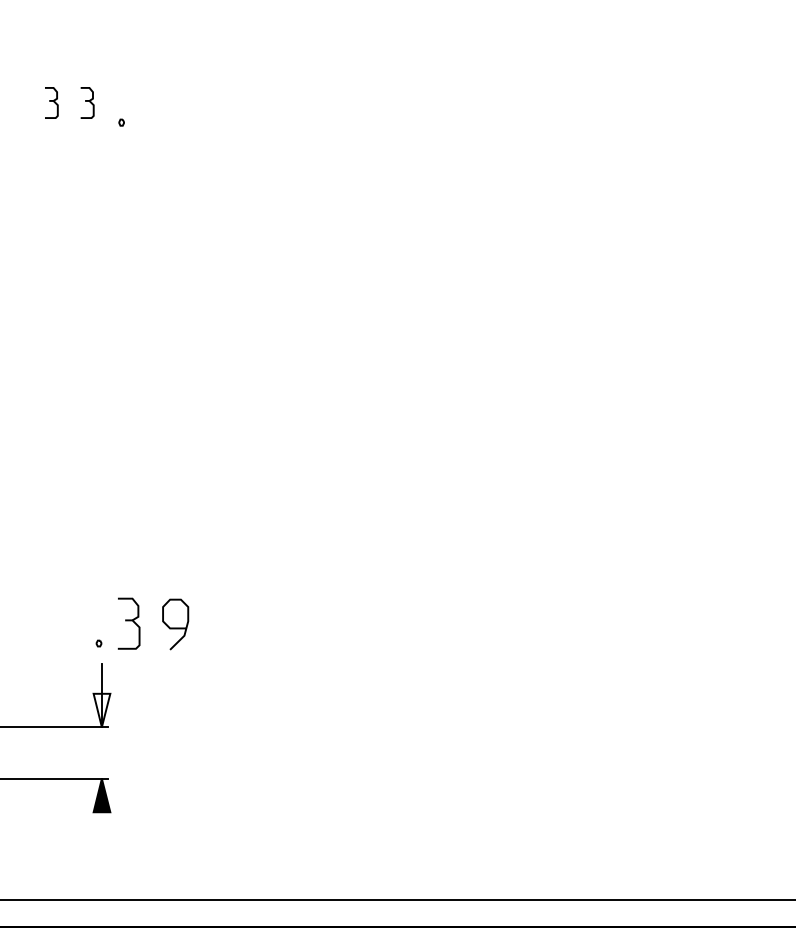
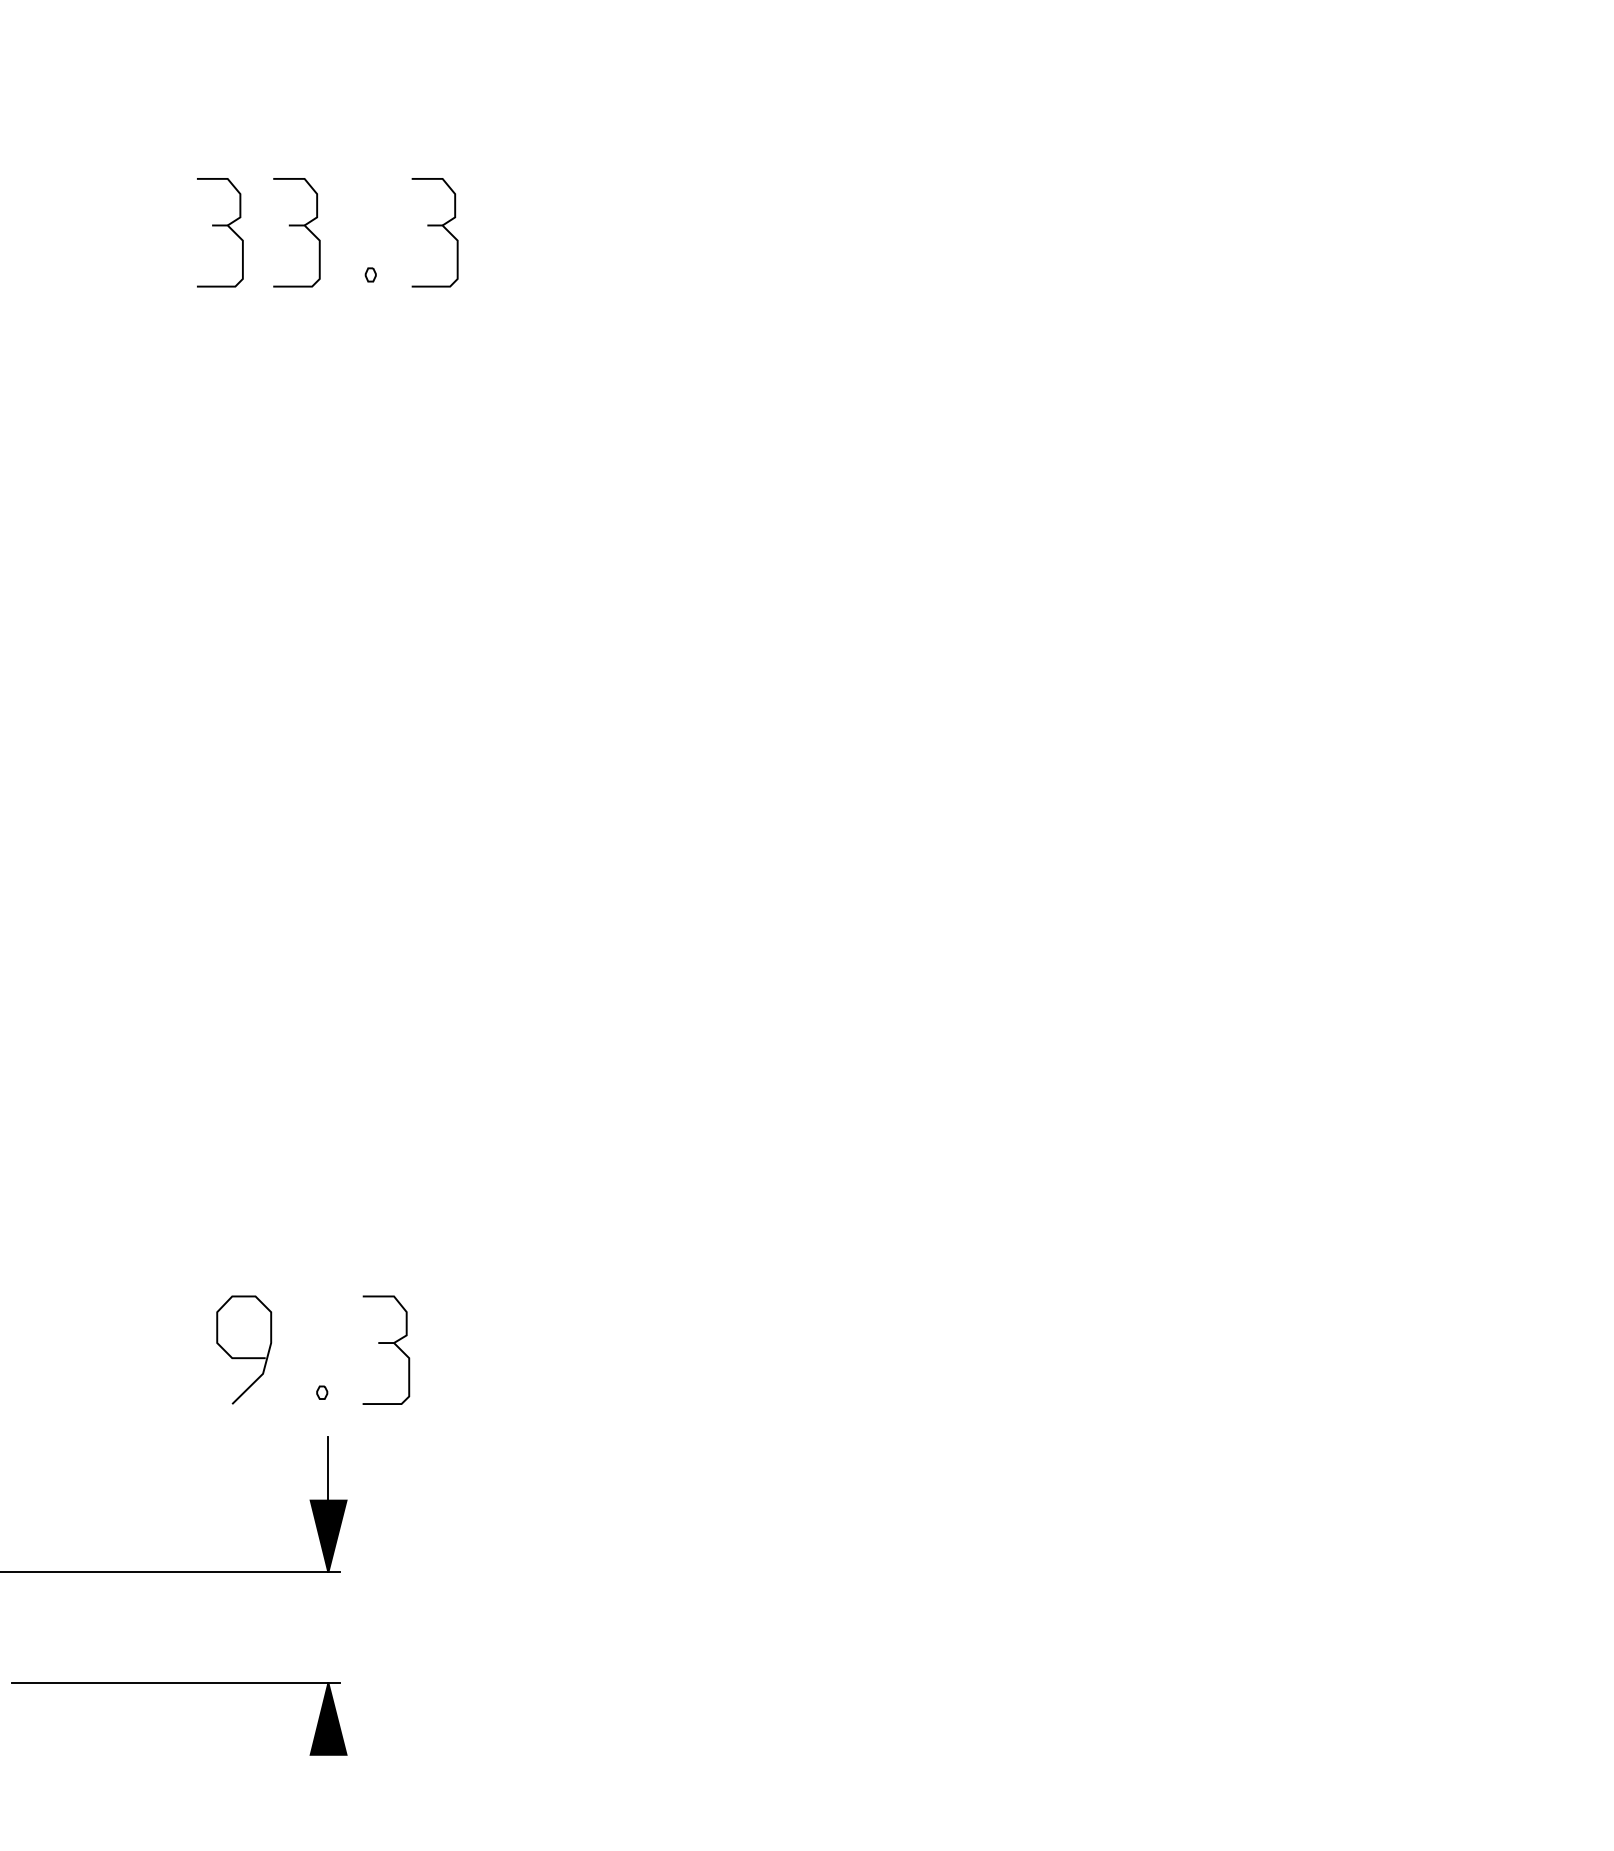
part: (51, 102) -> (220, 231), size x1.67
part: (87, 102) -> (297, 231), size x1.67
part: (151, 102) -> (434, 231), added
curve: (175, 627) -> (243, 1356), moved
fill: (101, 710) -> (327, 1536), added

